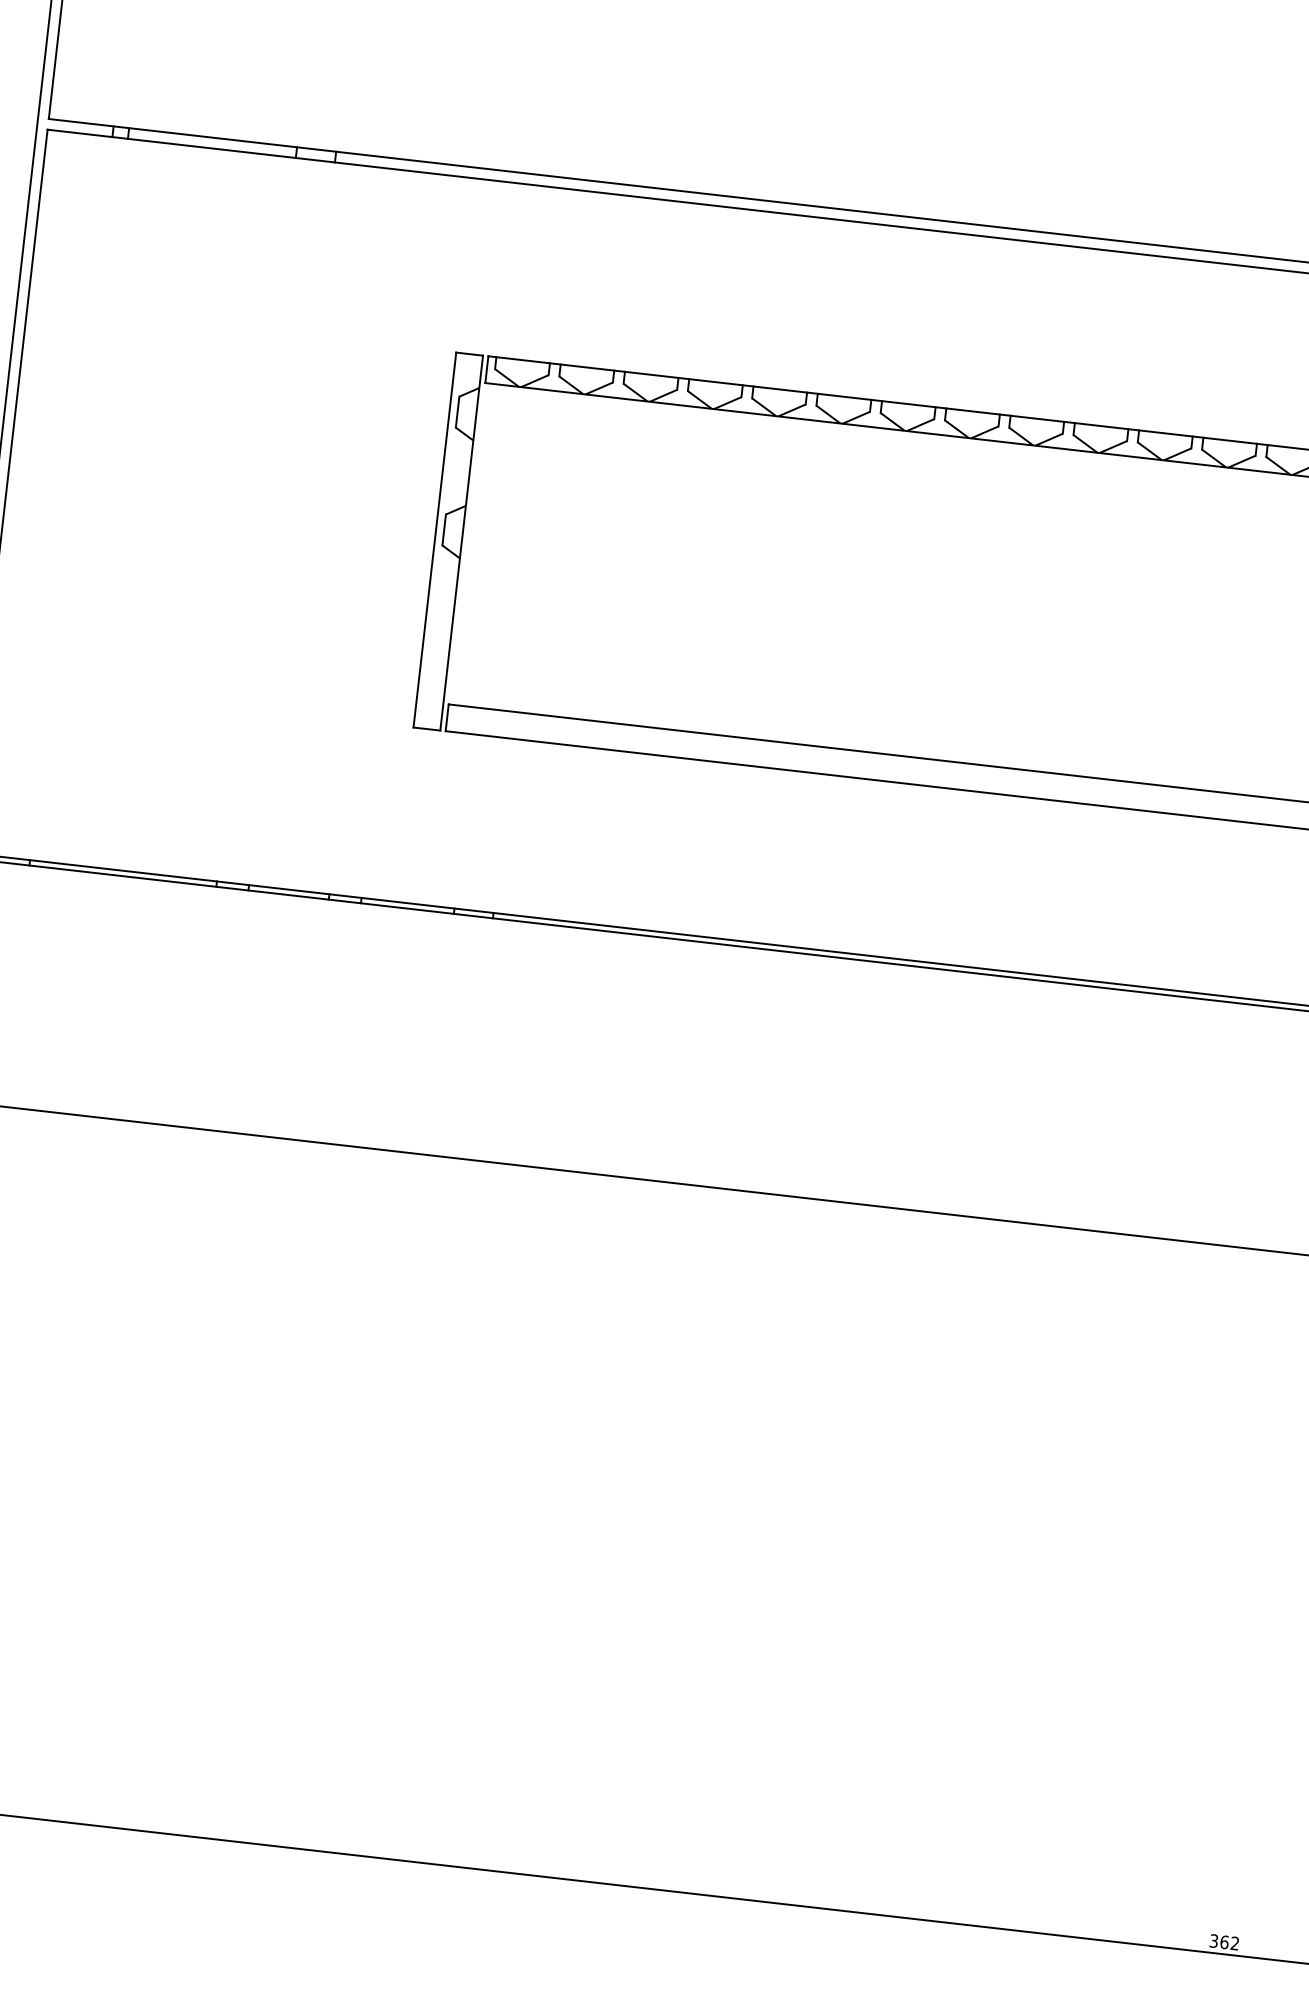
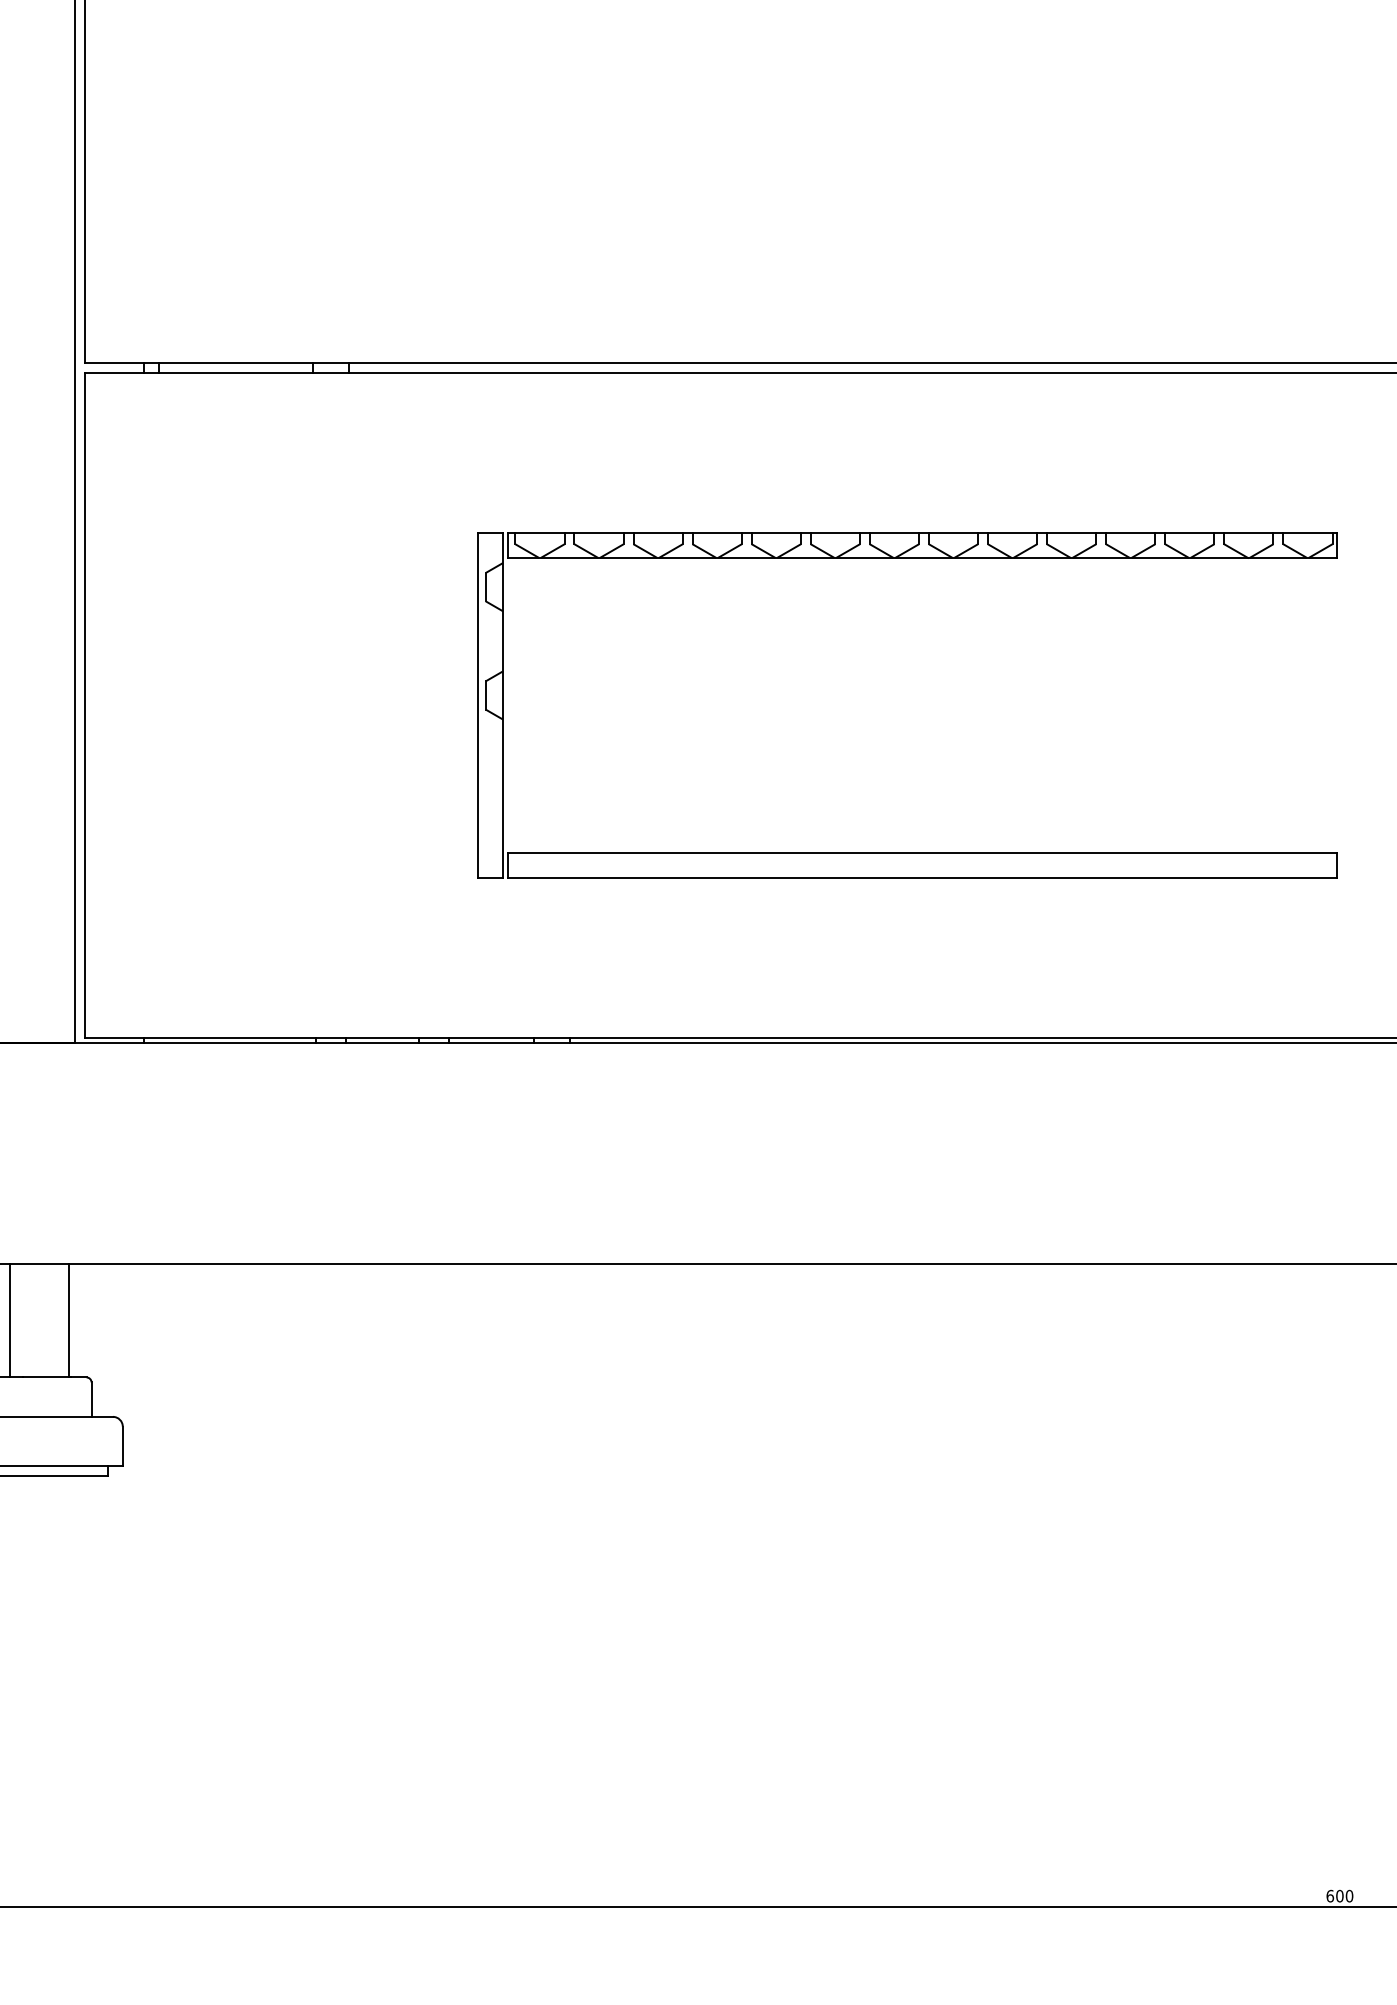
text: (1224, 1941) -> (1339, 1895), 362 -> 600

